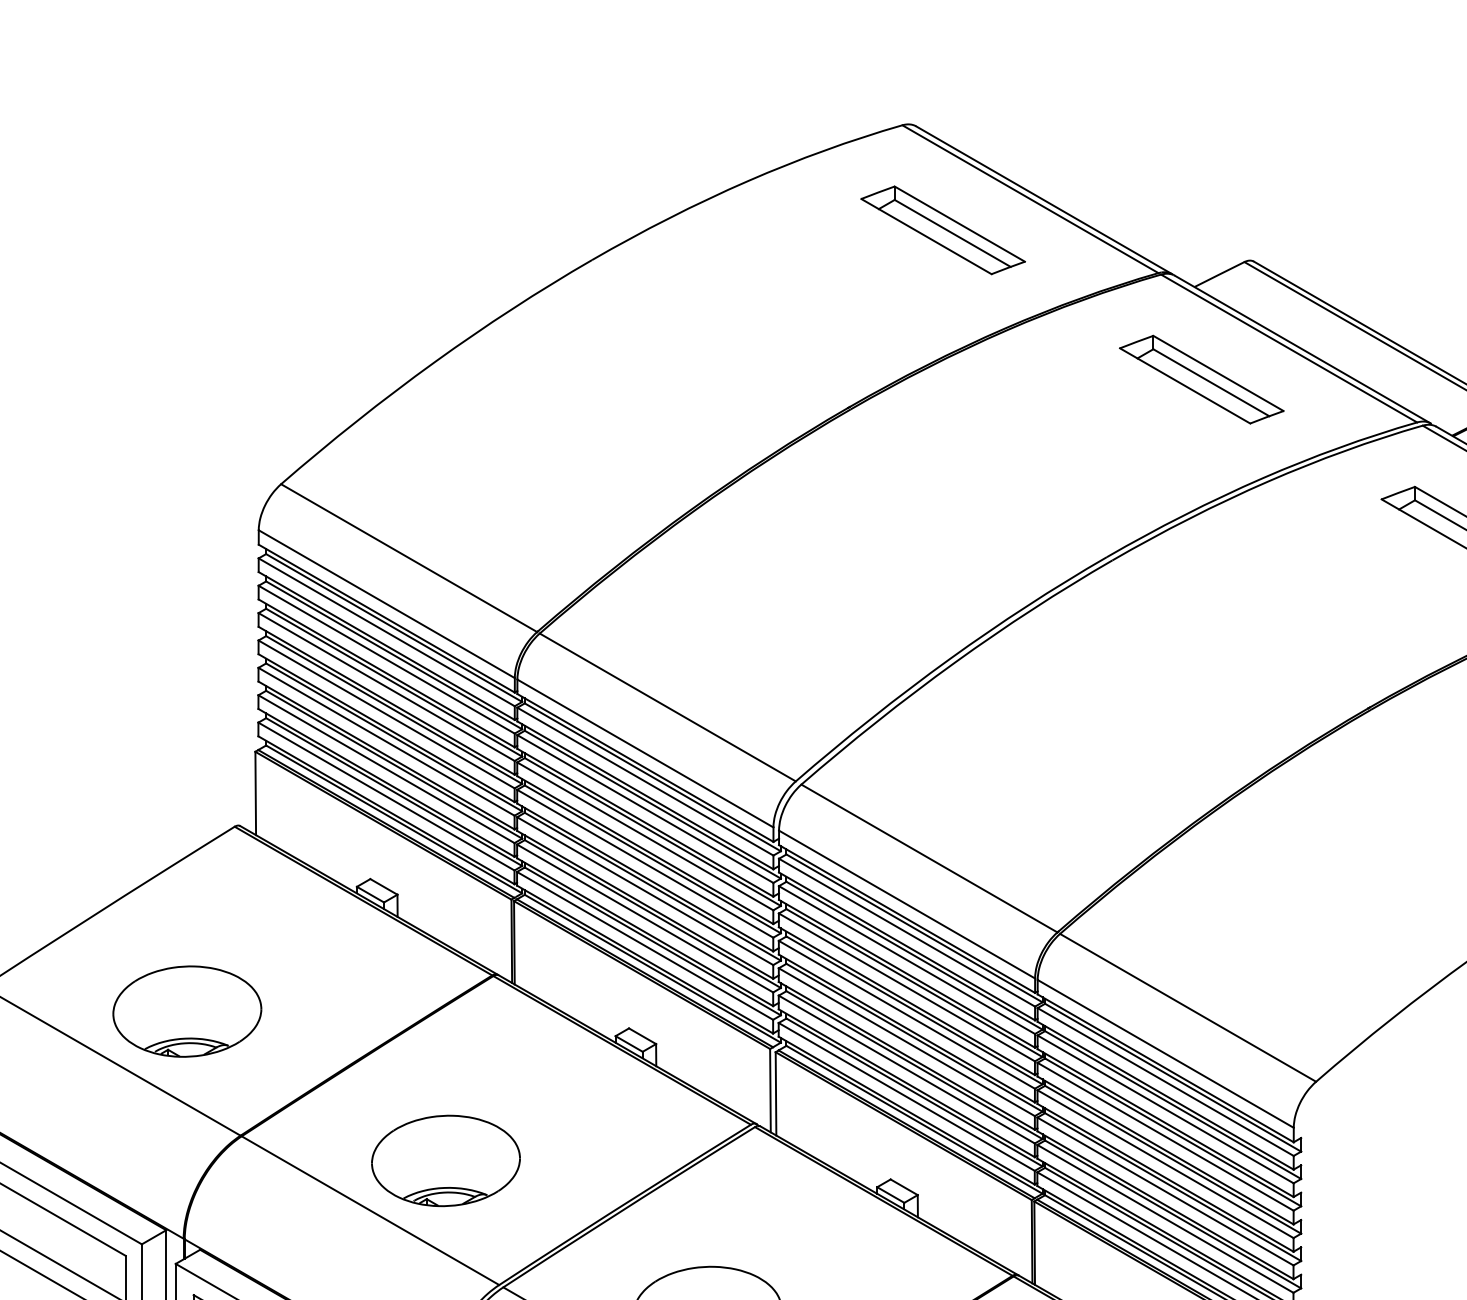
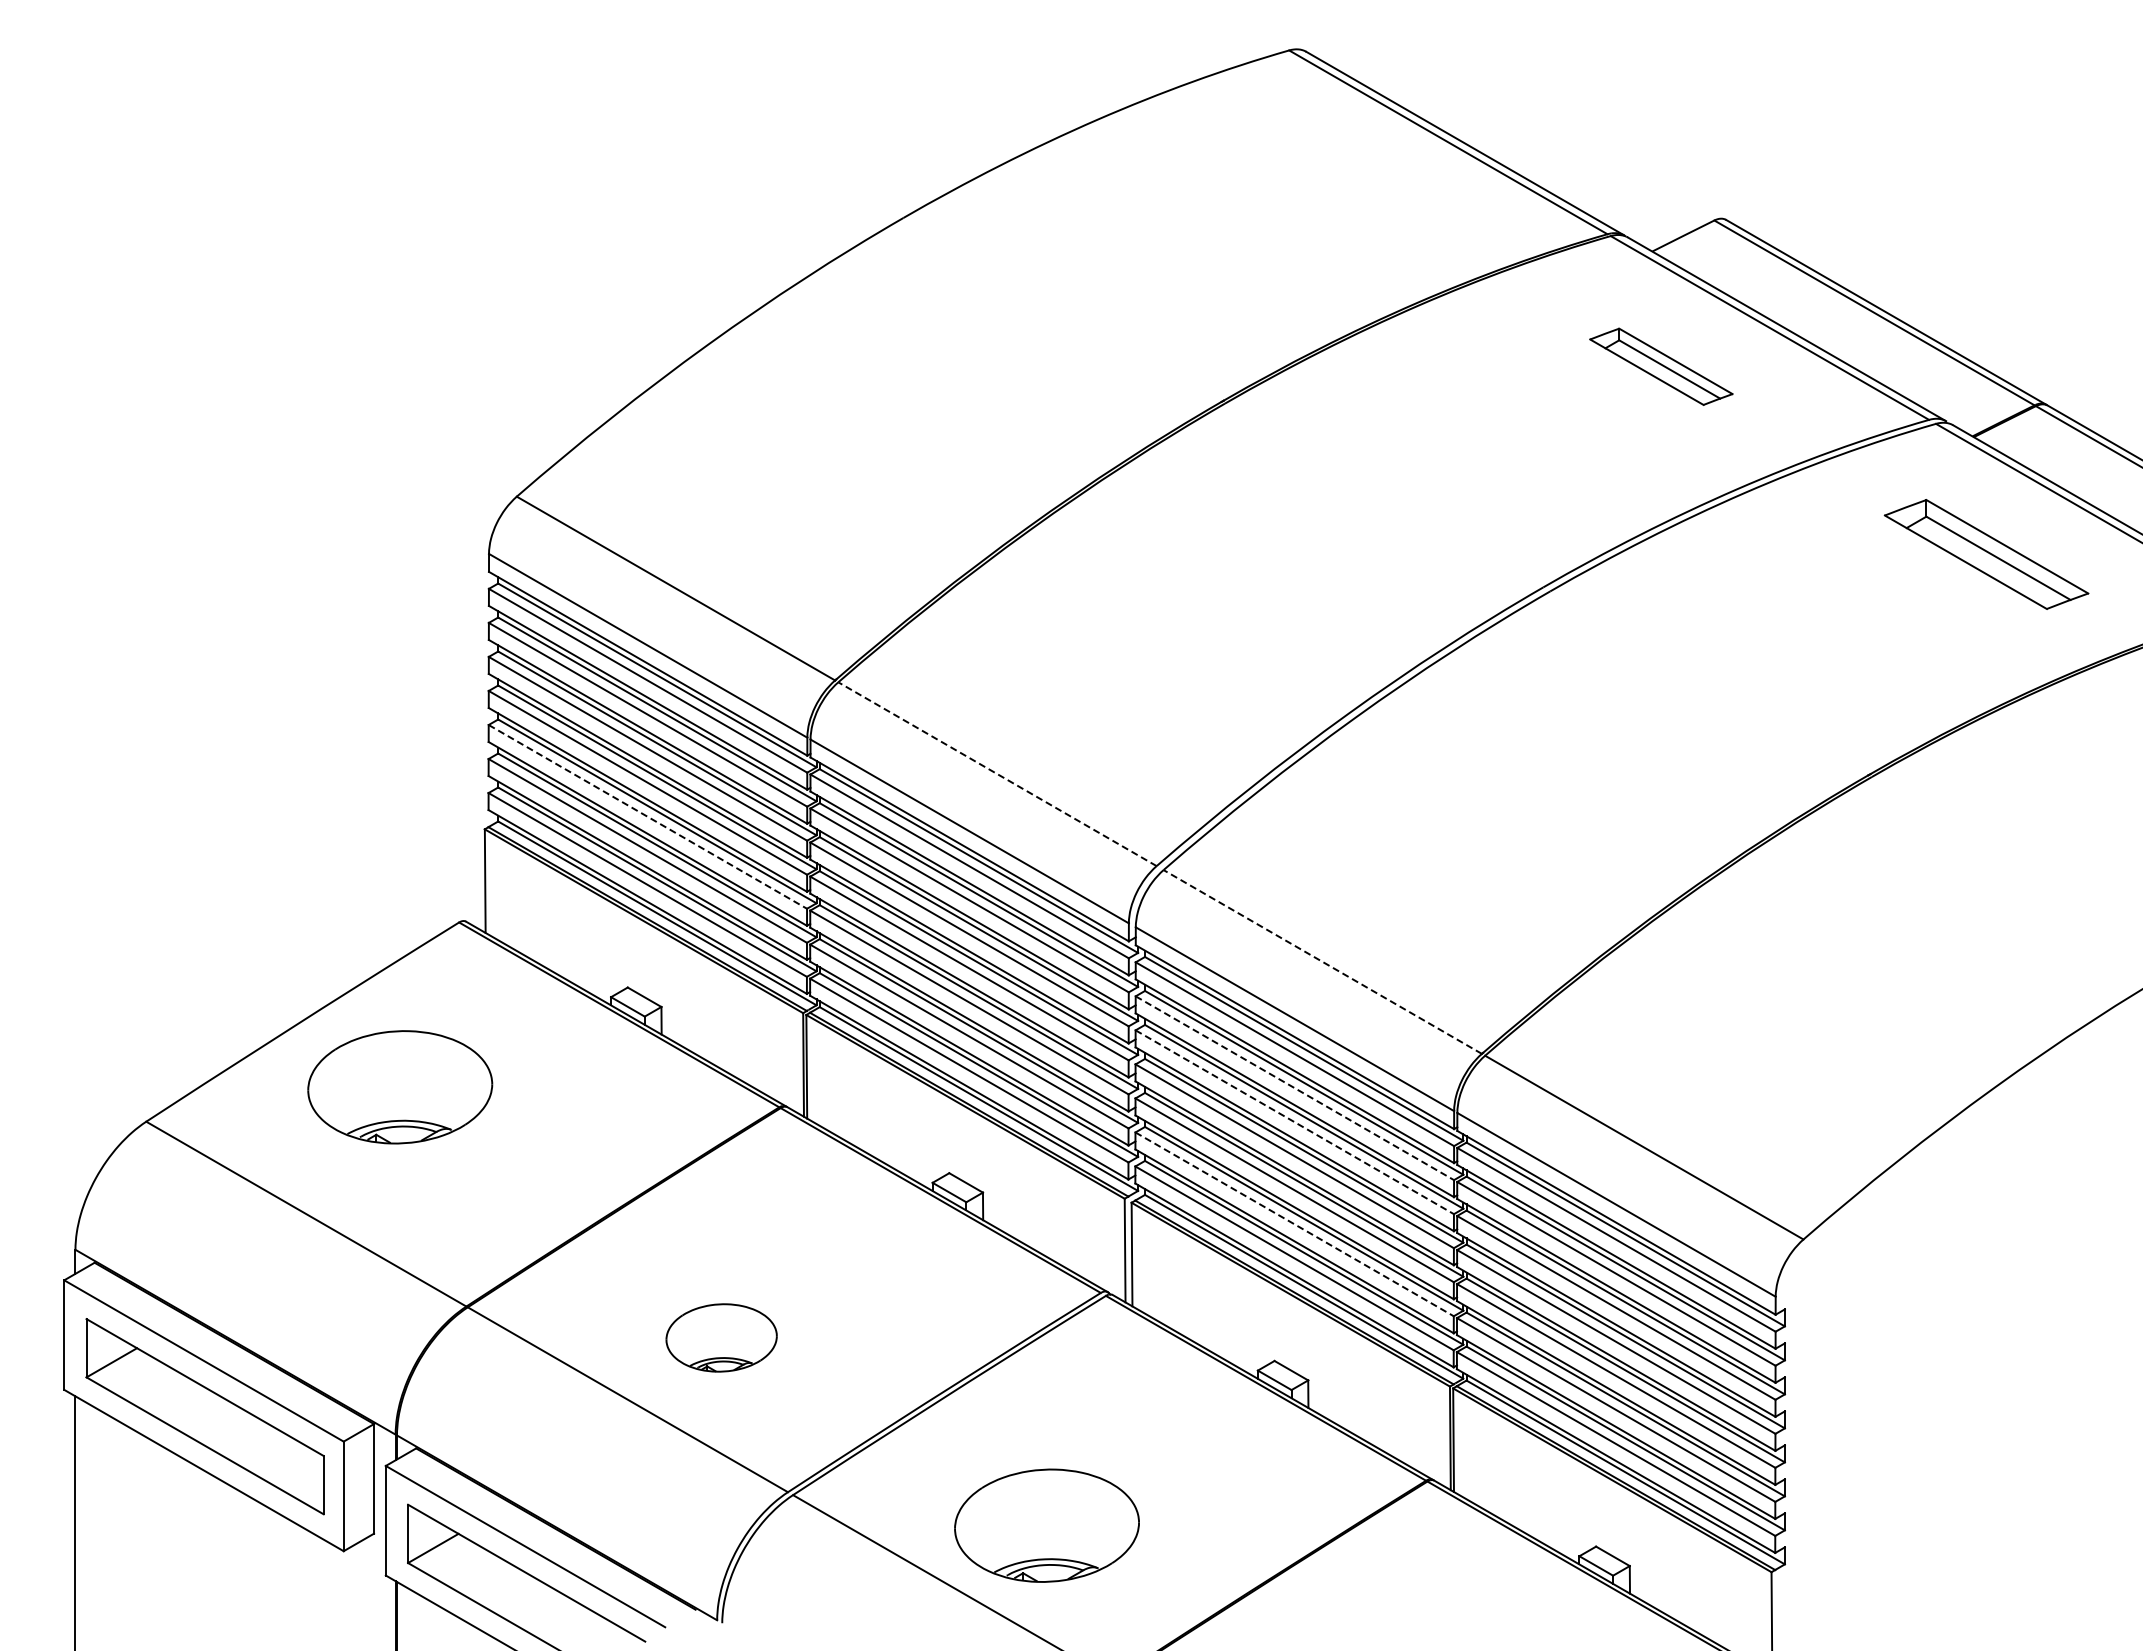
part: (942, 229) -> (1339, 180), removed
part: (1201, 379) -> (1661, 366), size x0.7
line: (667, 707) -> (997, 774), solid -> dashed
line: (386, 741) -> (647, 816), solid -> dashed
line: (929, 858) -> (1322, 961), solid -> dashed
line: (906, 960) -> (1294, 1088), solid -> dashed
line: (906, 987) -> (1294, 1122), solid -> dashed
part: (187, 1011) -> (400, 1087), moved
line: (906, 1069) -> (1294, 1224), solid -> dashed
part: (445, 1160) -> (721, 1337), size x0.6

